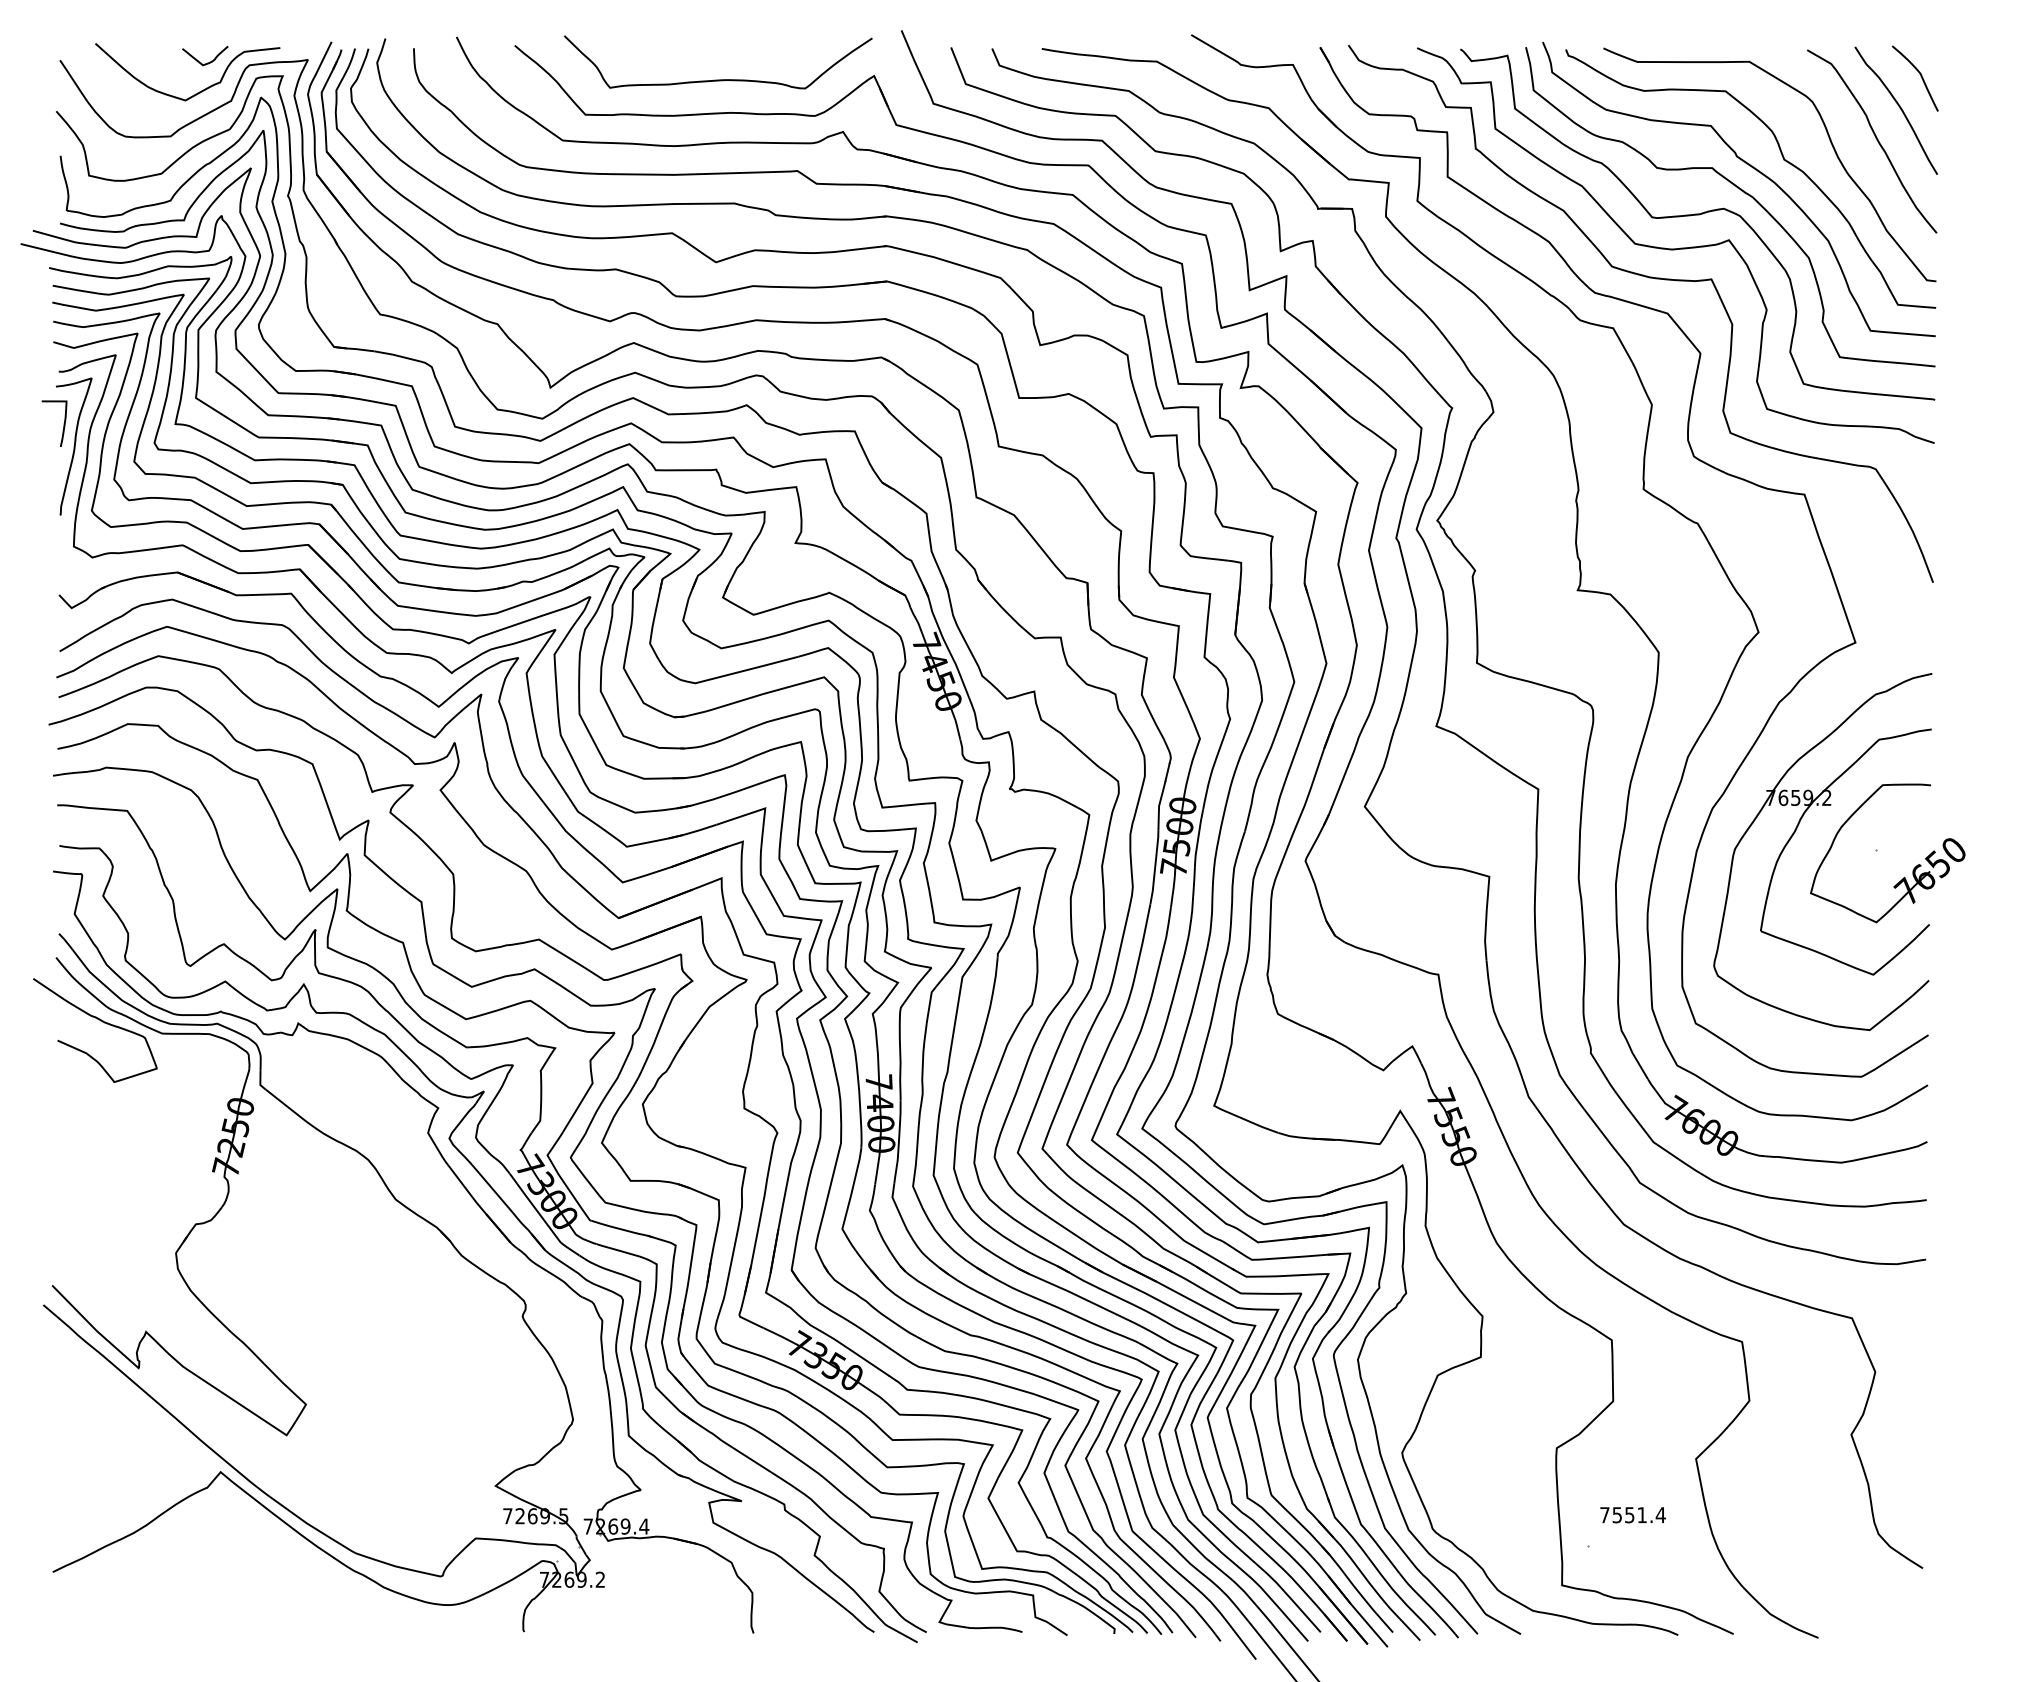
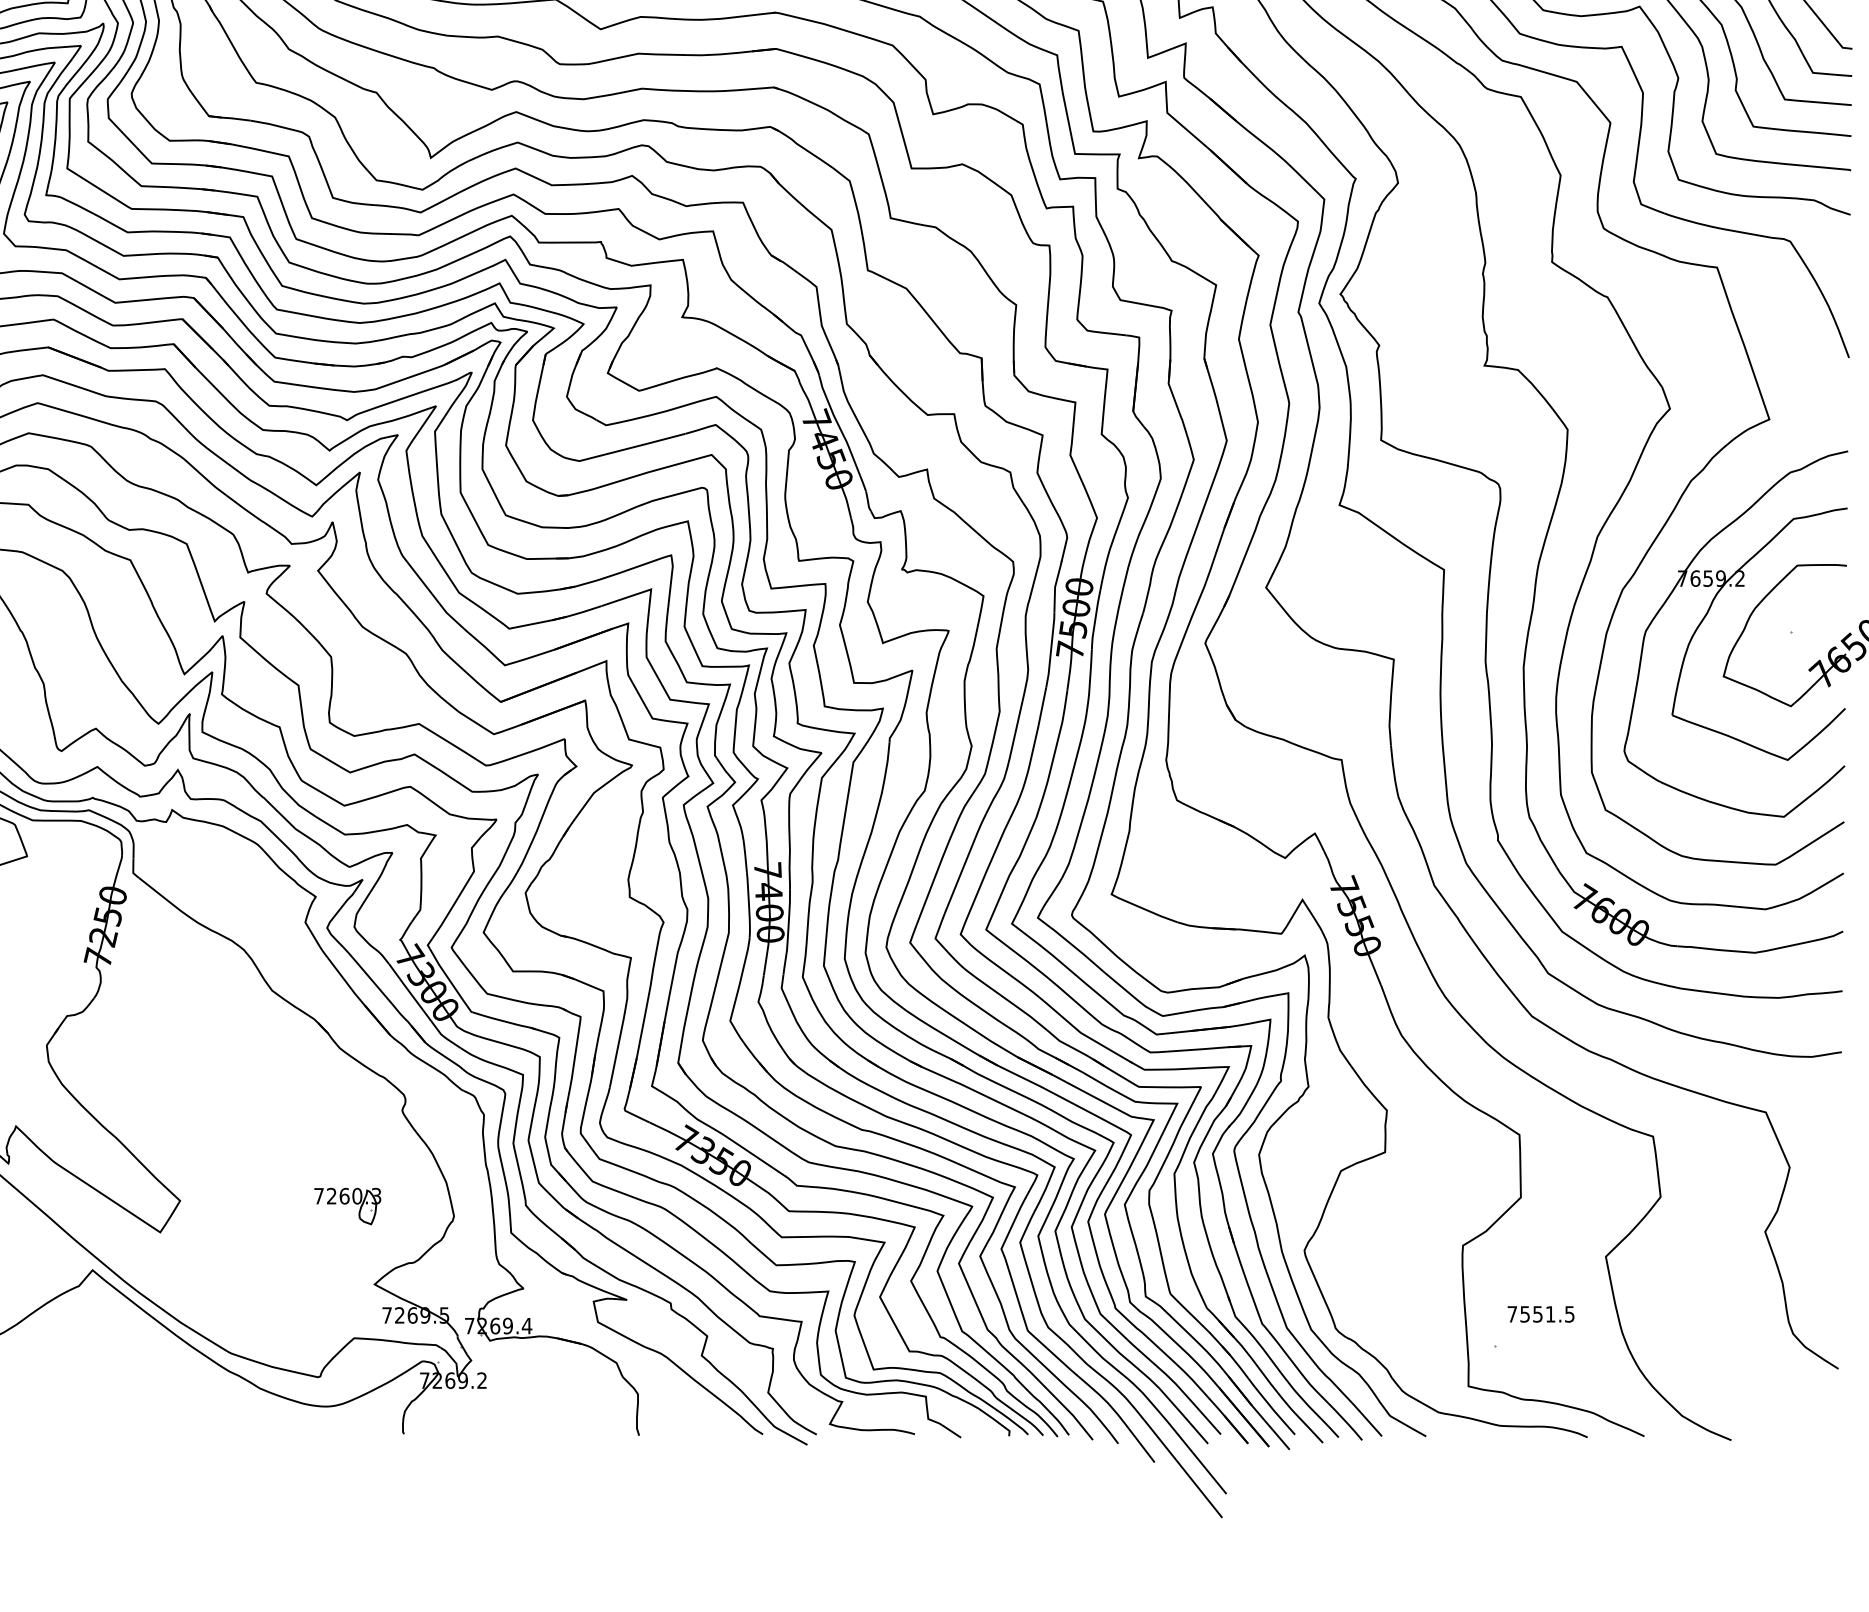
part: (469, 1409) -> (347, 1205), added
text: (1660, 1515) -> (1569, 1314), 7551.4 -> 7551.5

